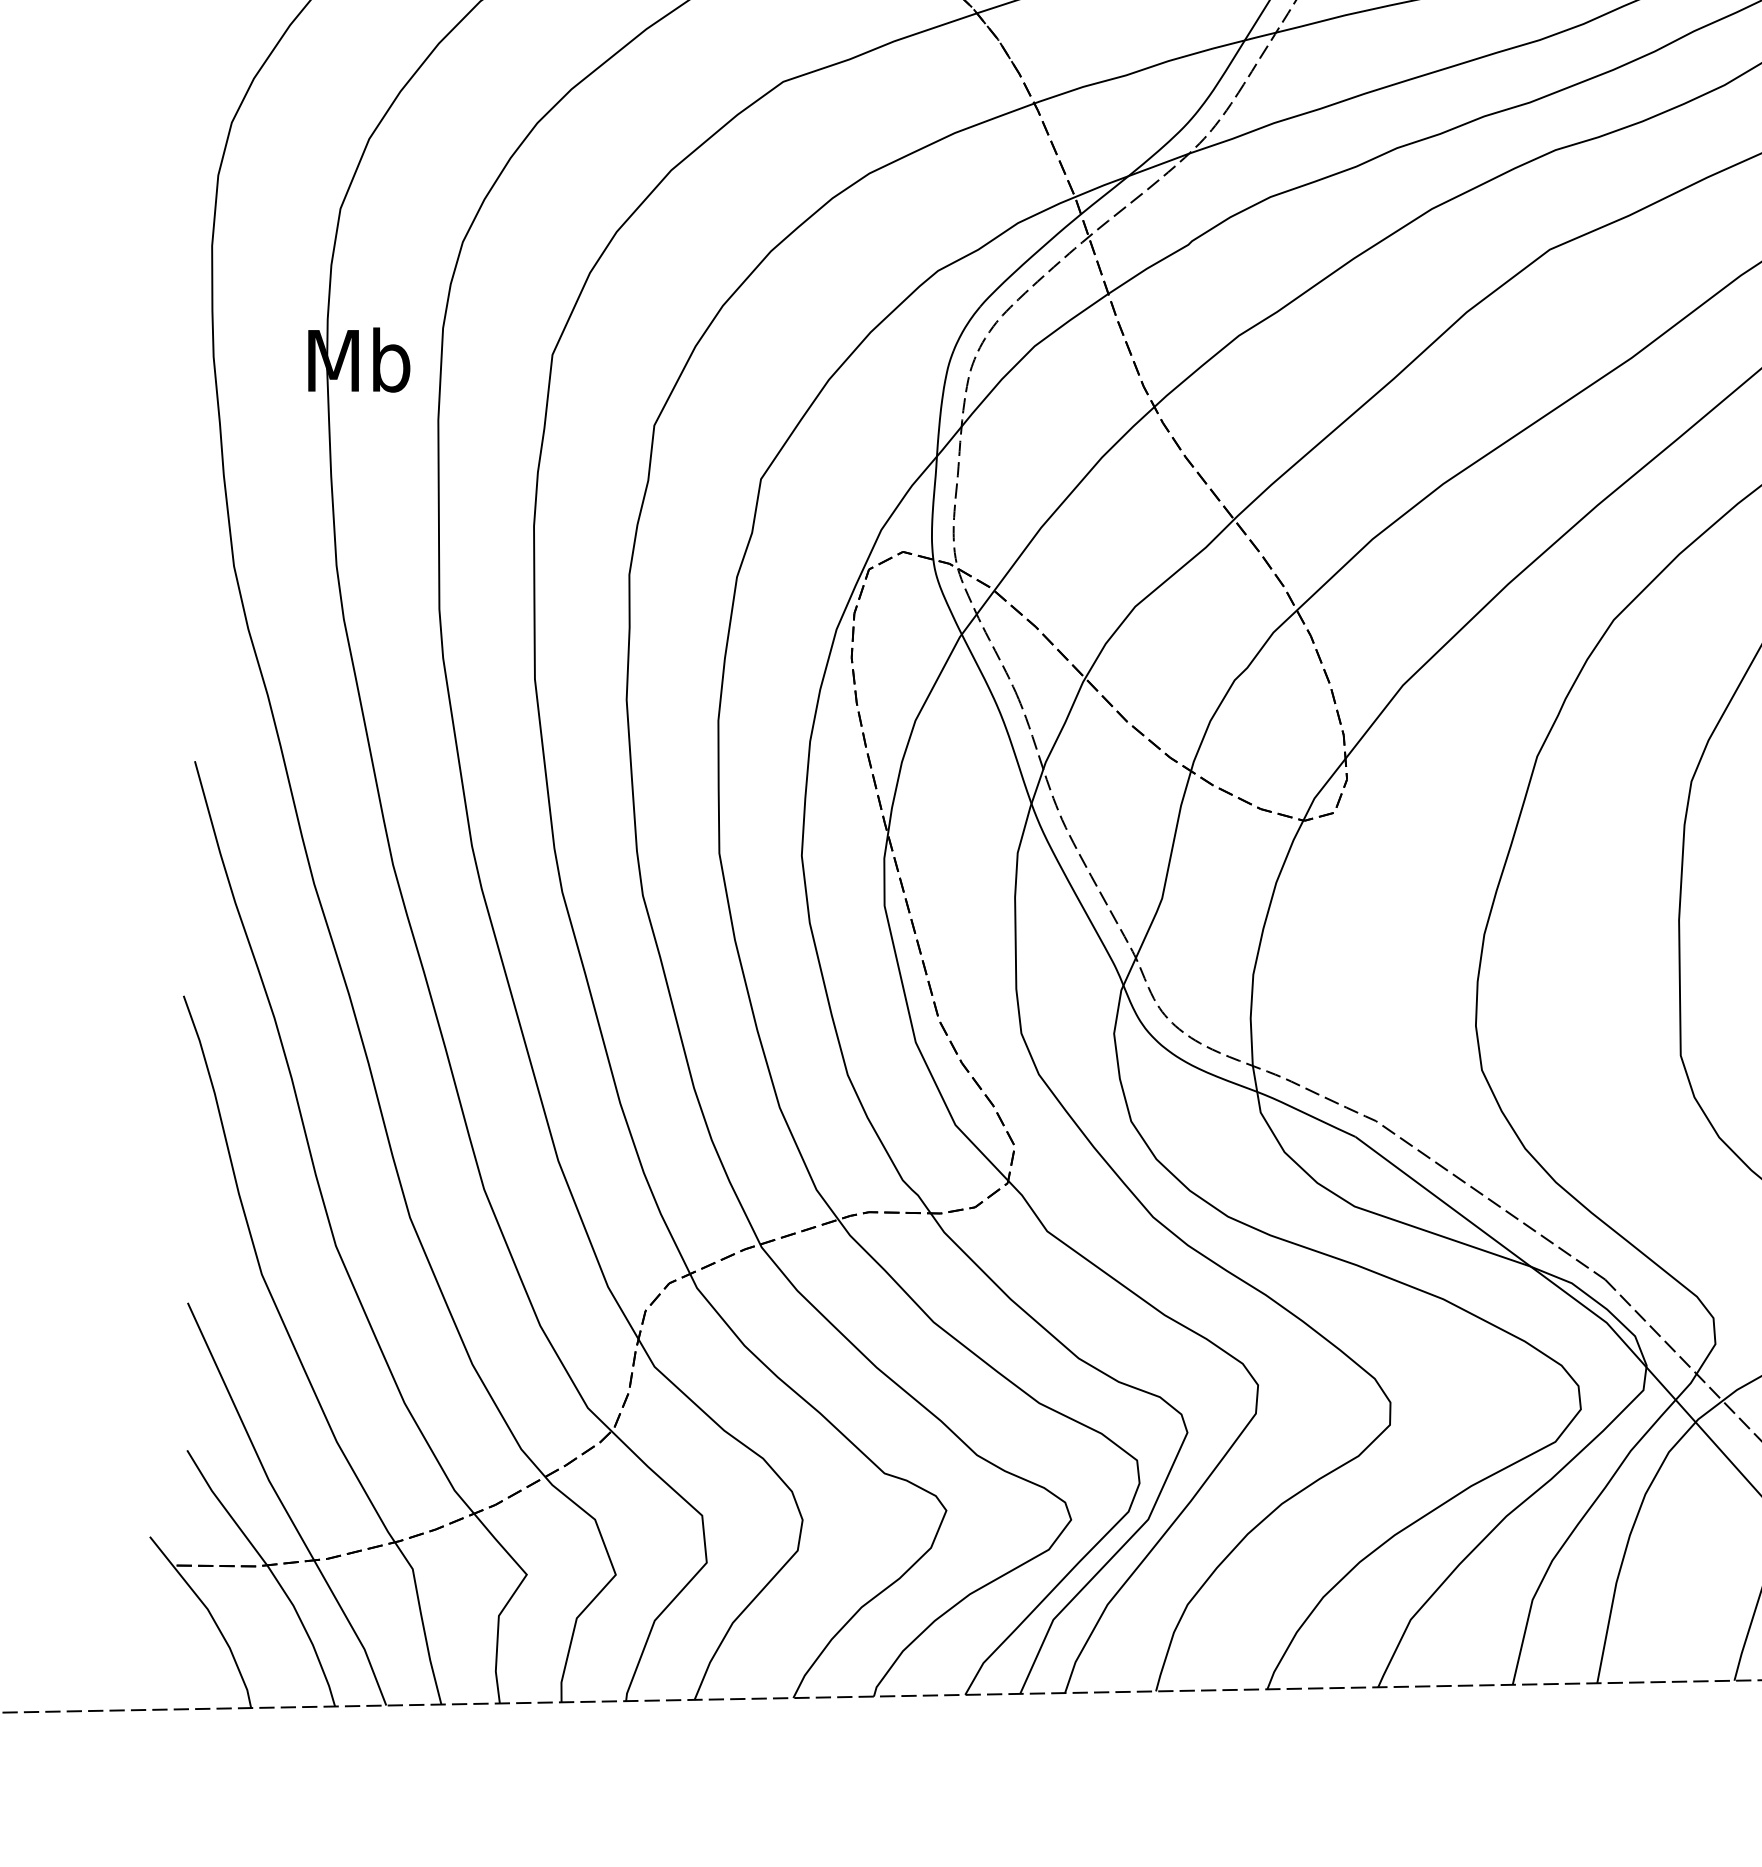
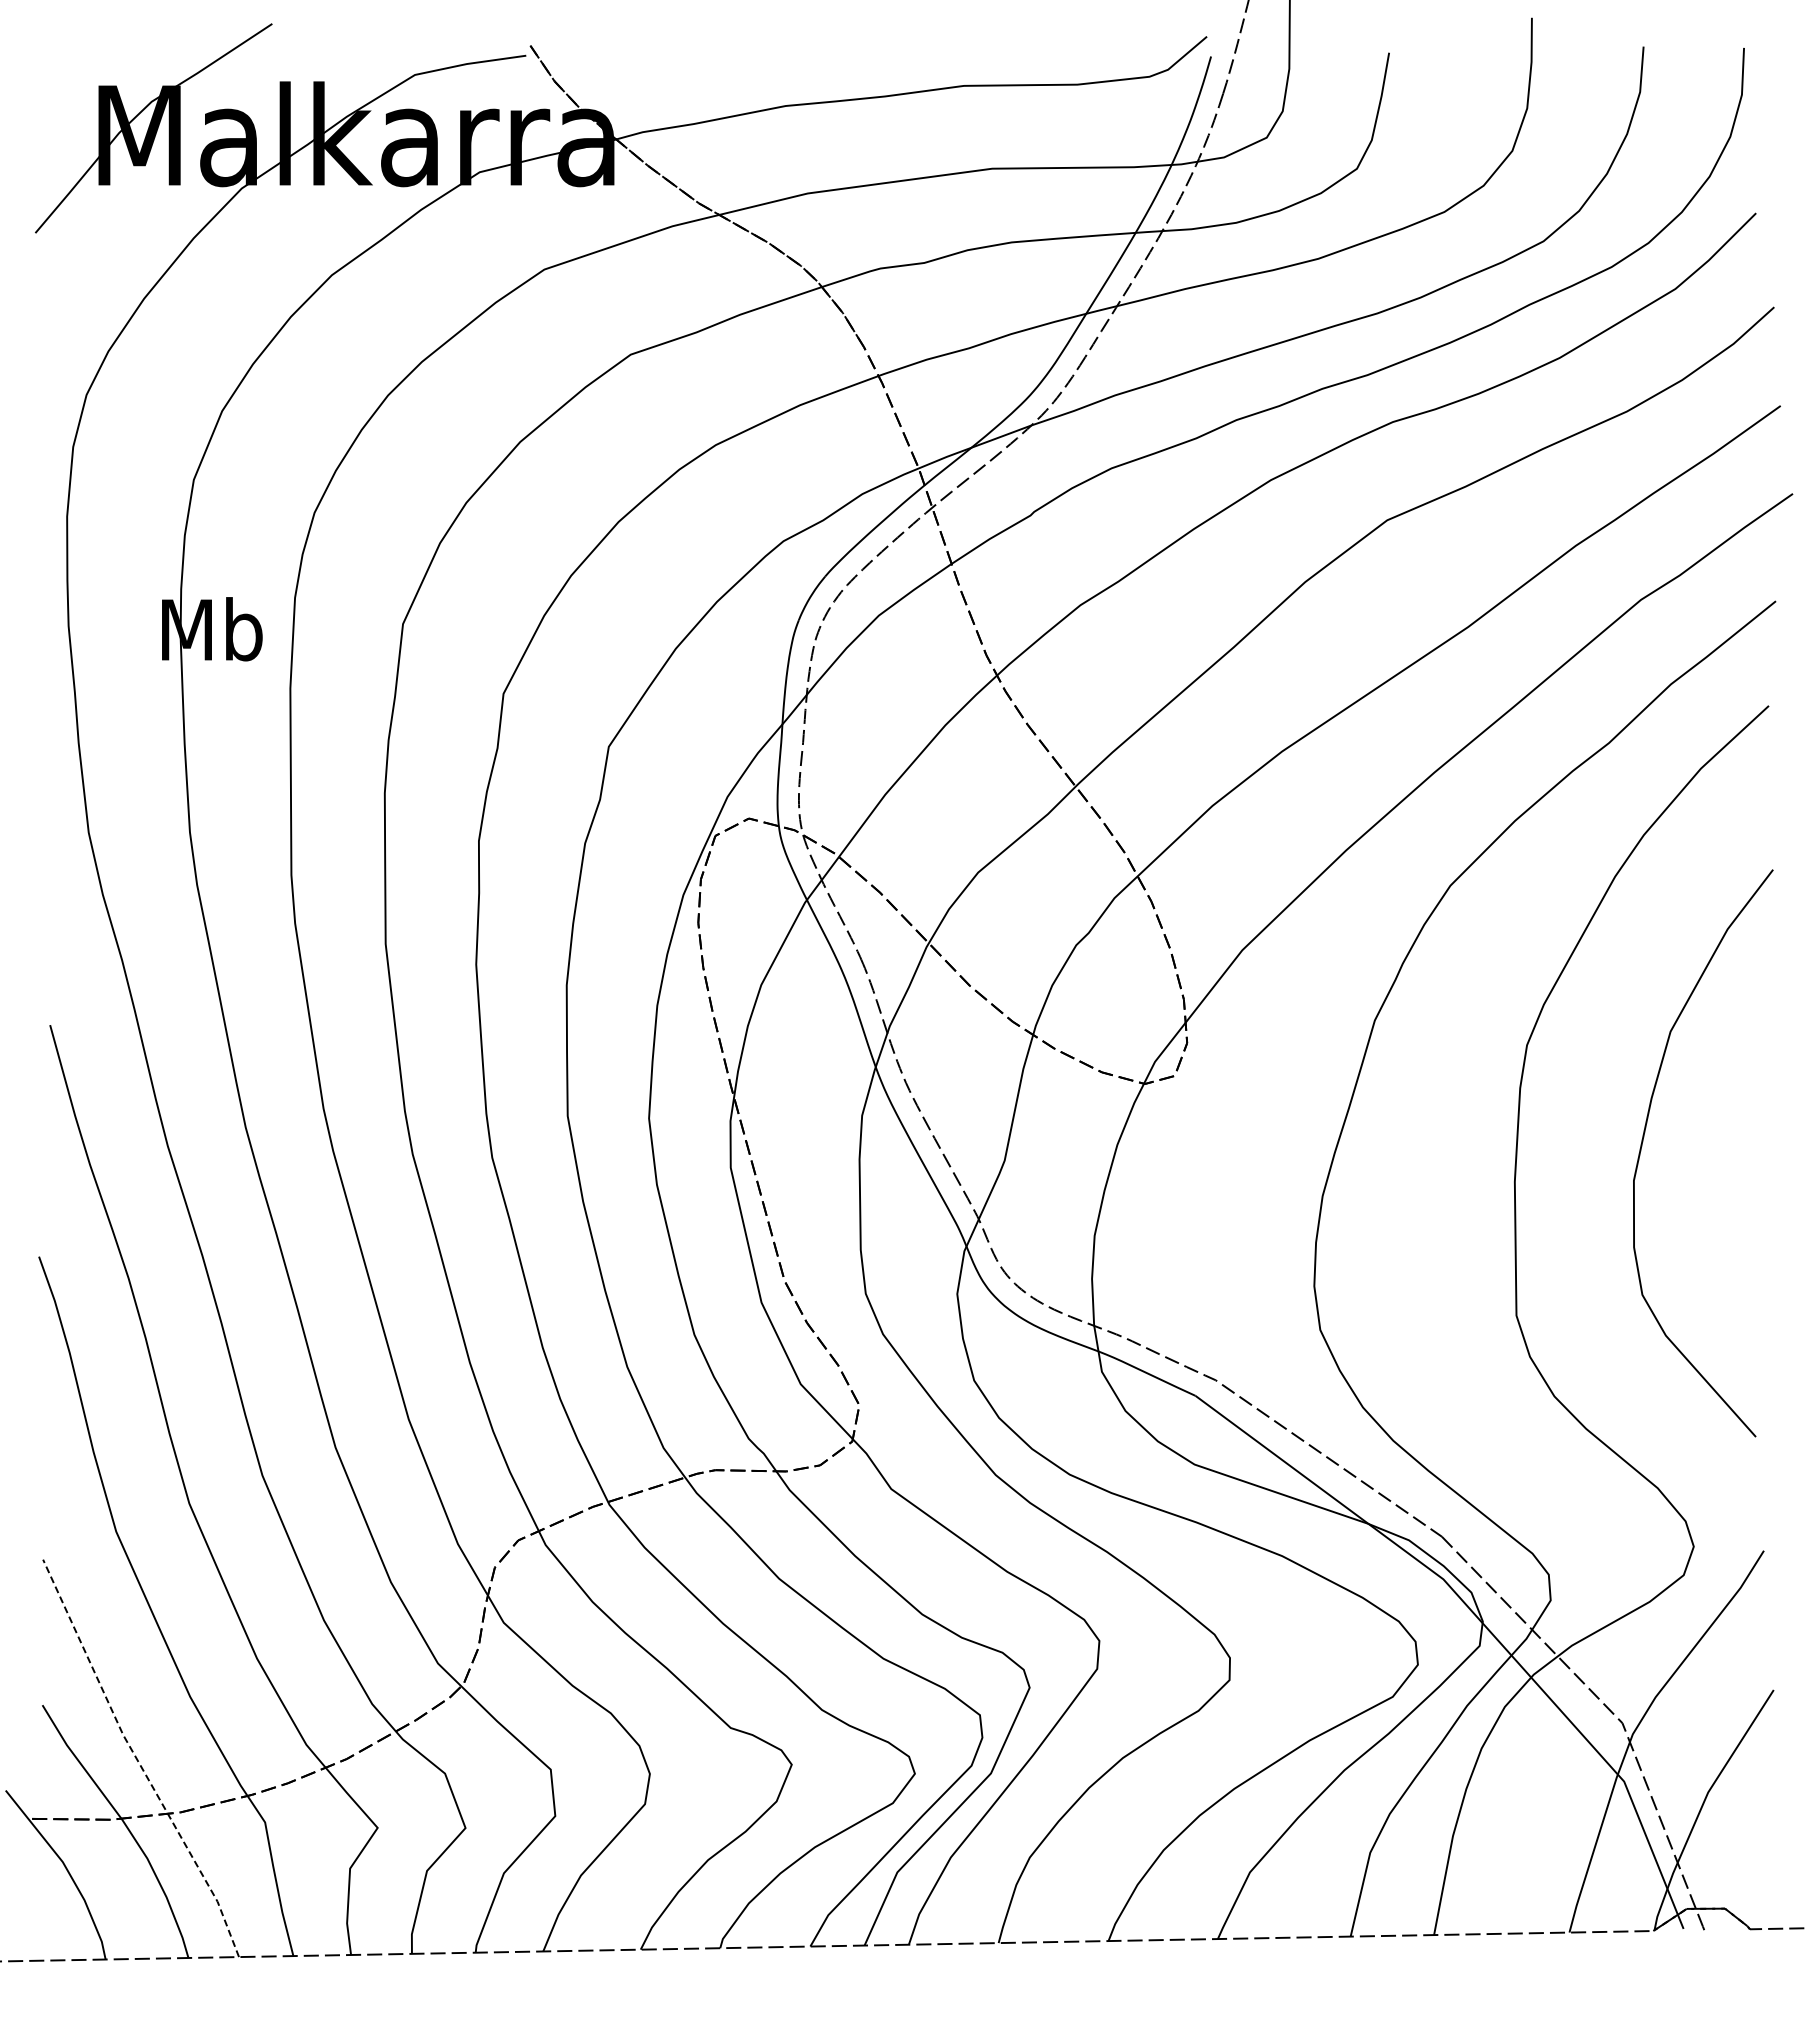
line: (283, 1506) -> (137, 1760), solid -> dashed

